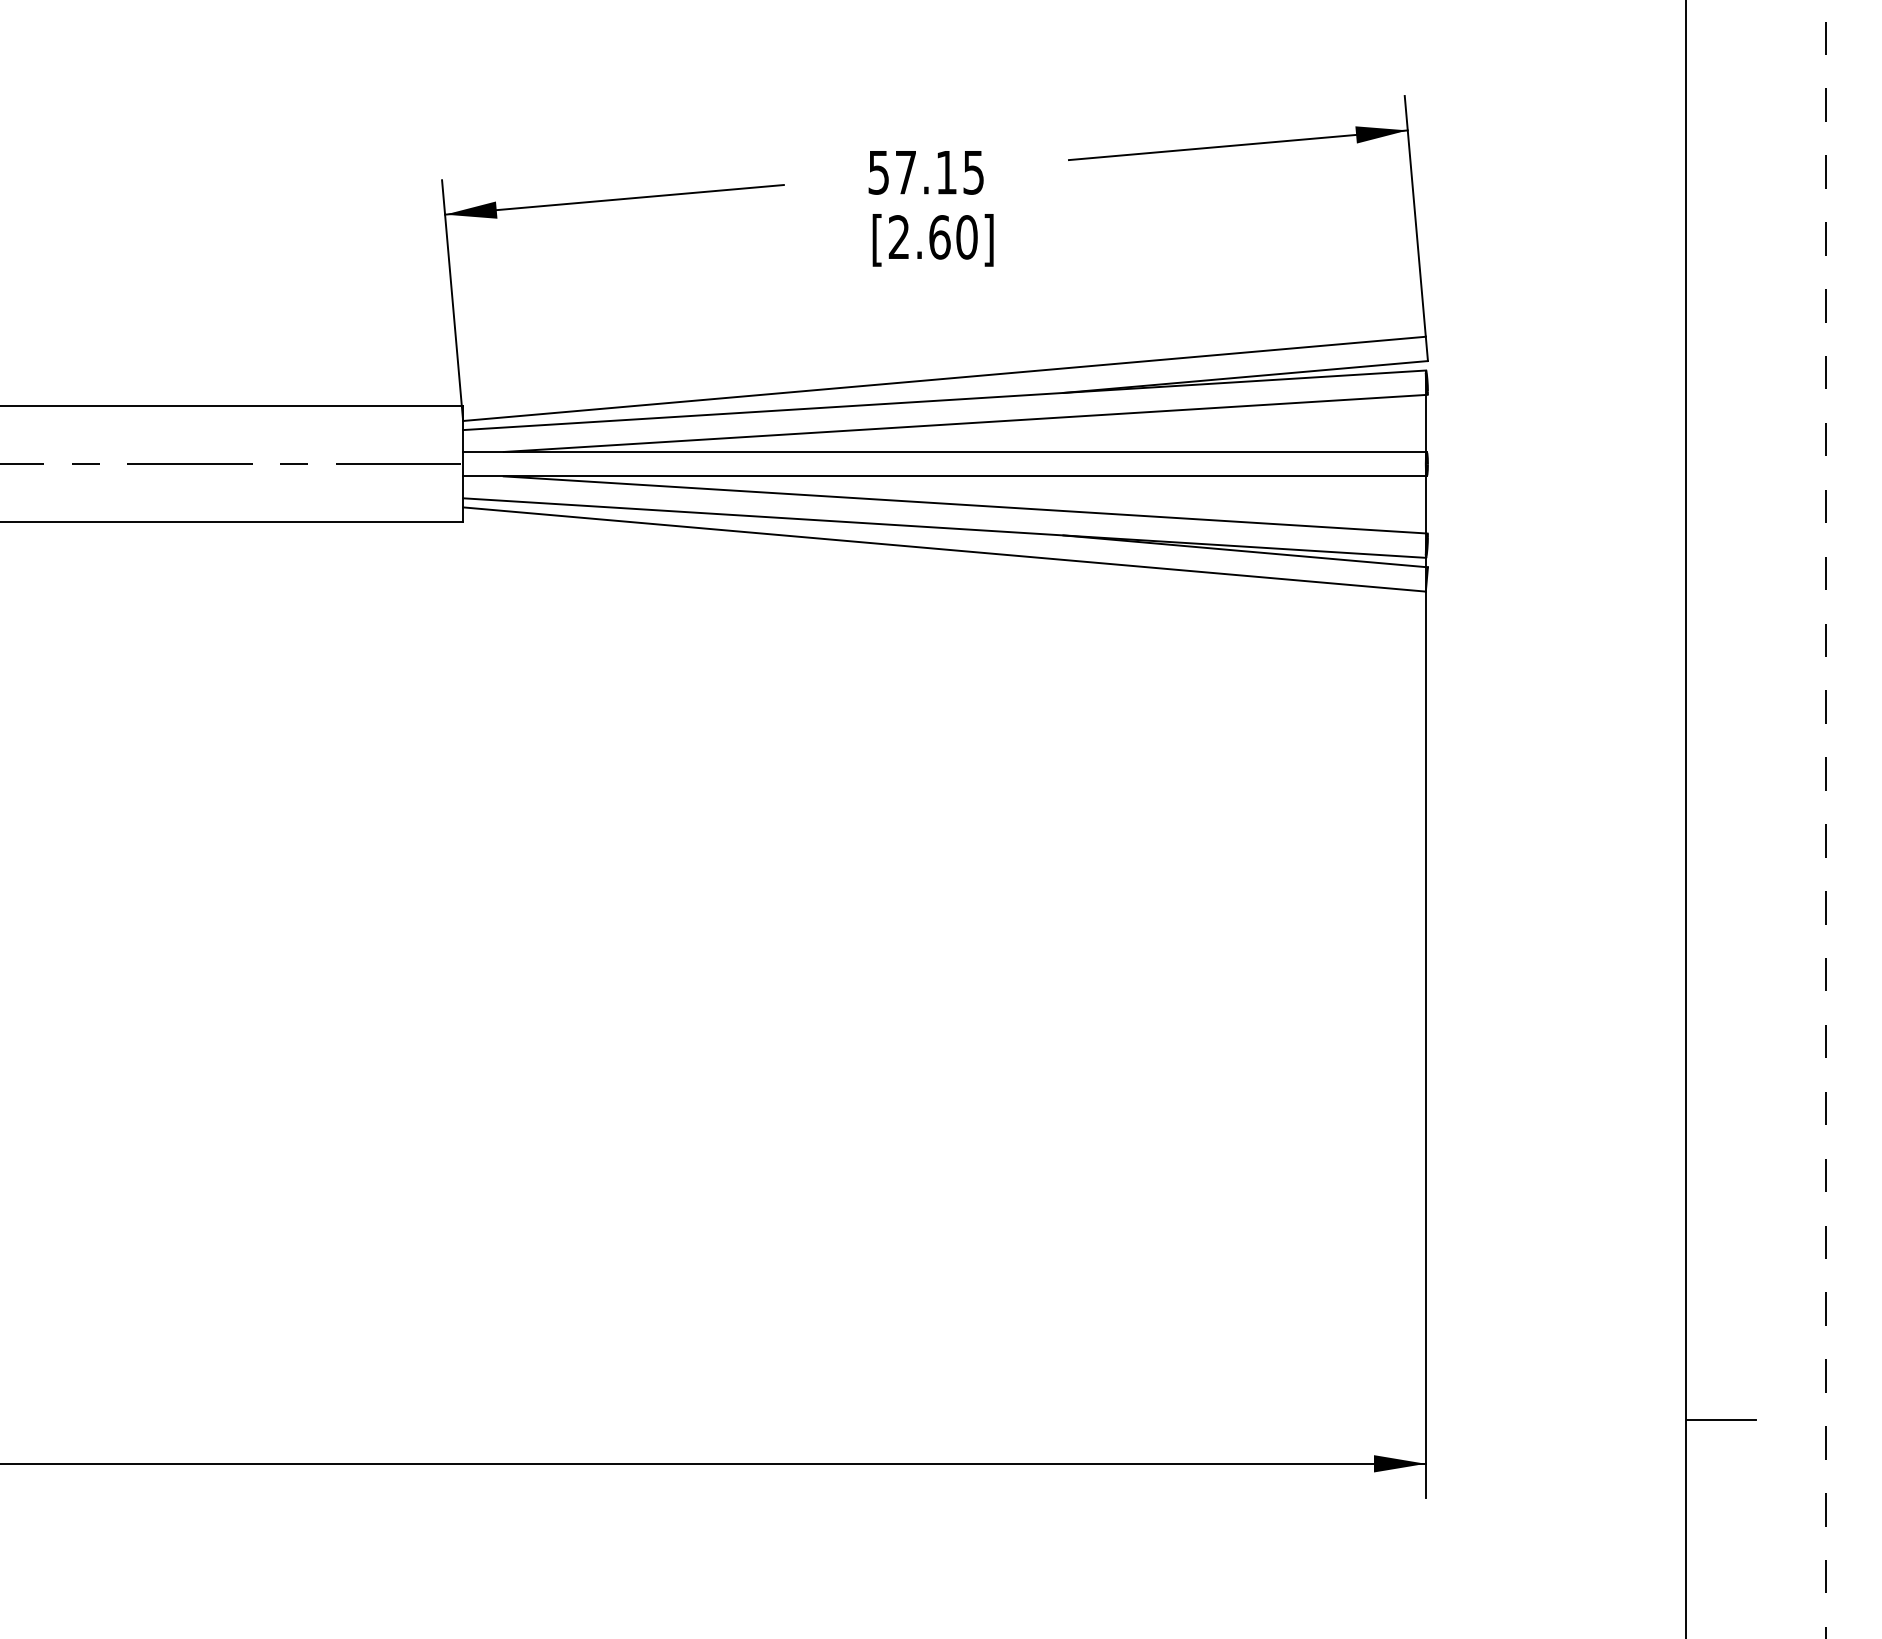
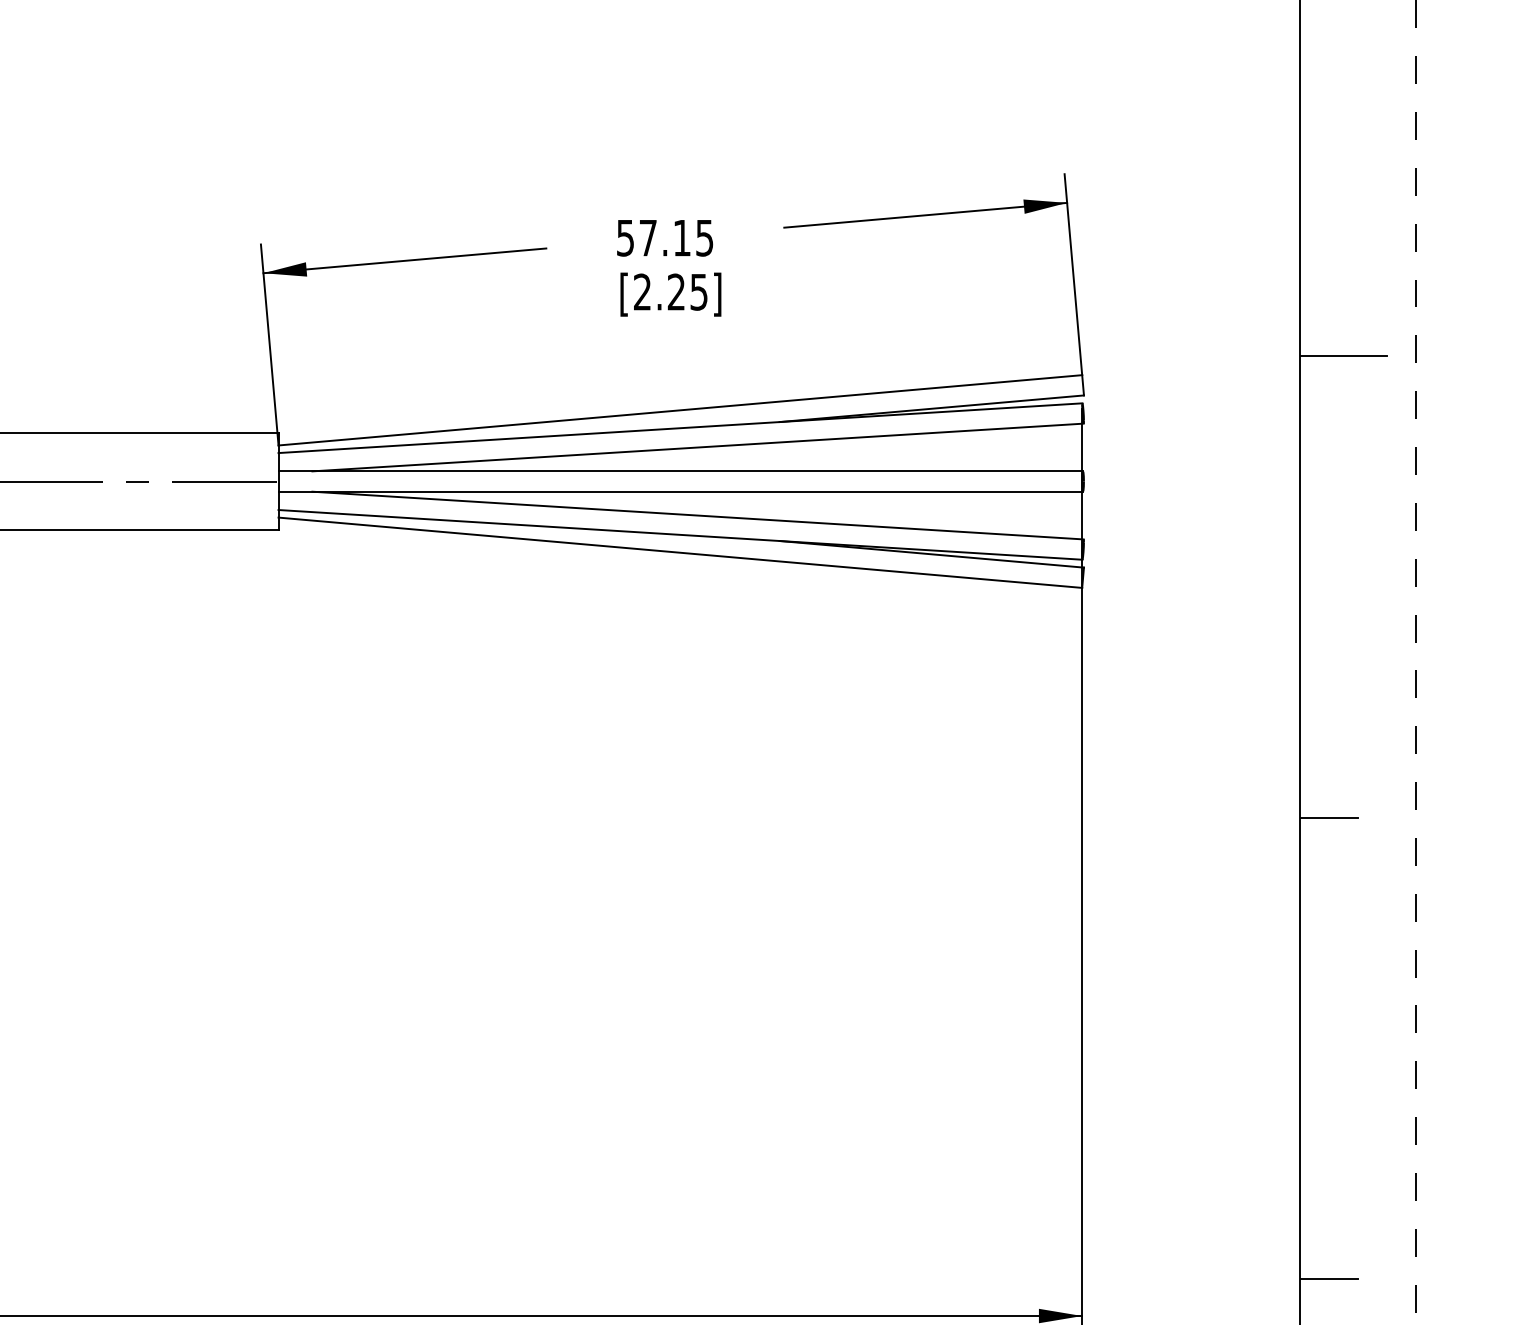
text: (953, 237) -> (687, 292), [2.60] -> [2.25]
line: (1738, 314) -> (1343, 356), added
line: (1721, 867) -> (1329, 818), added

